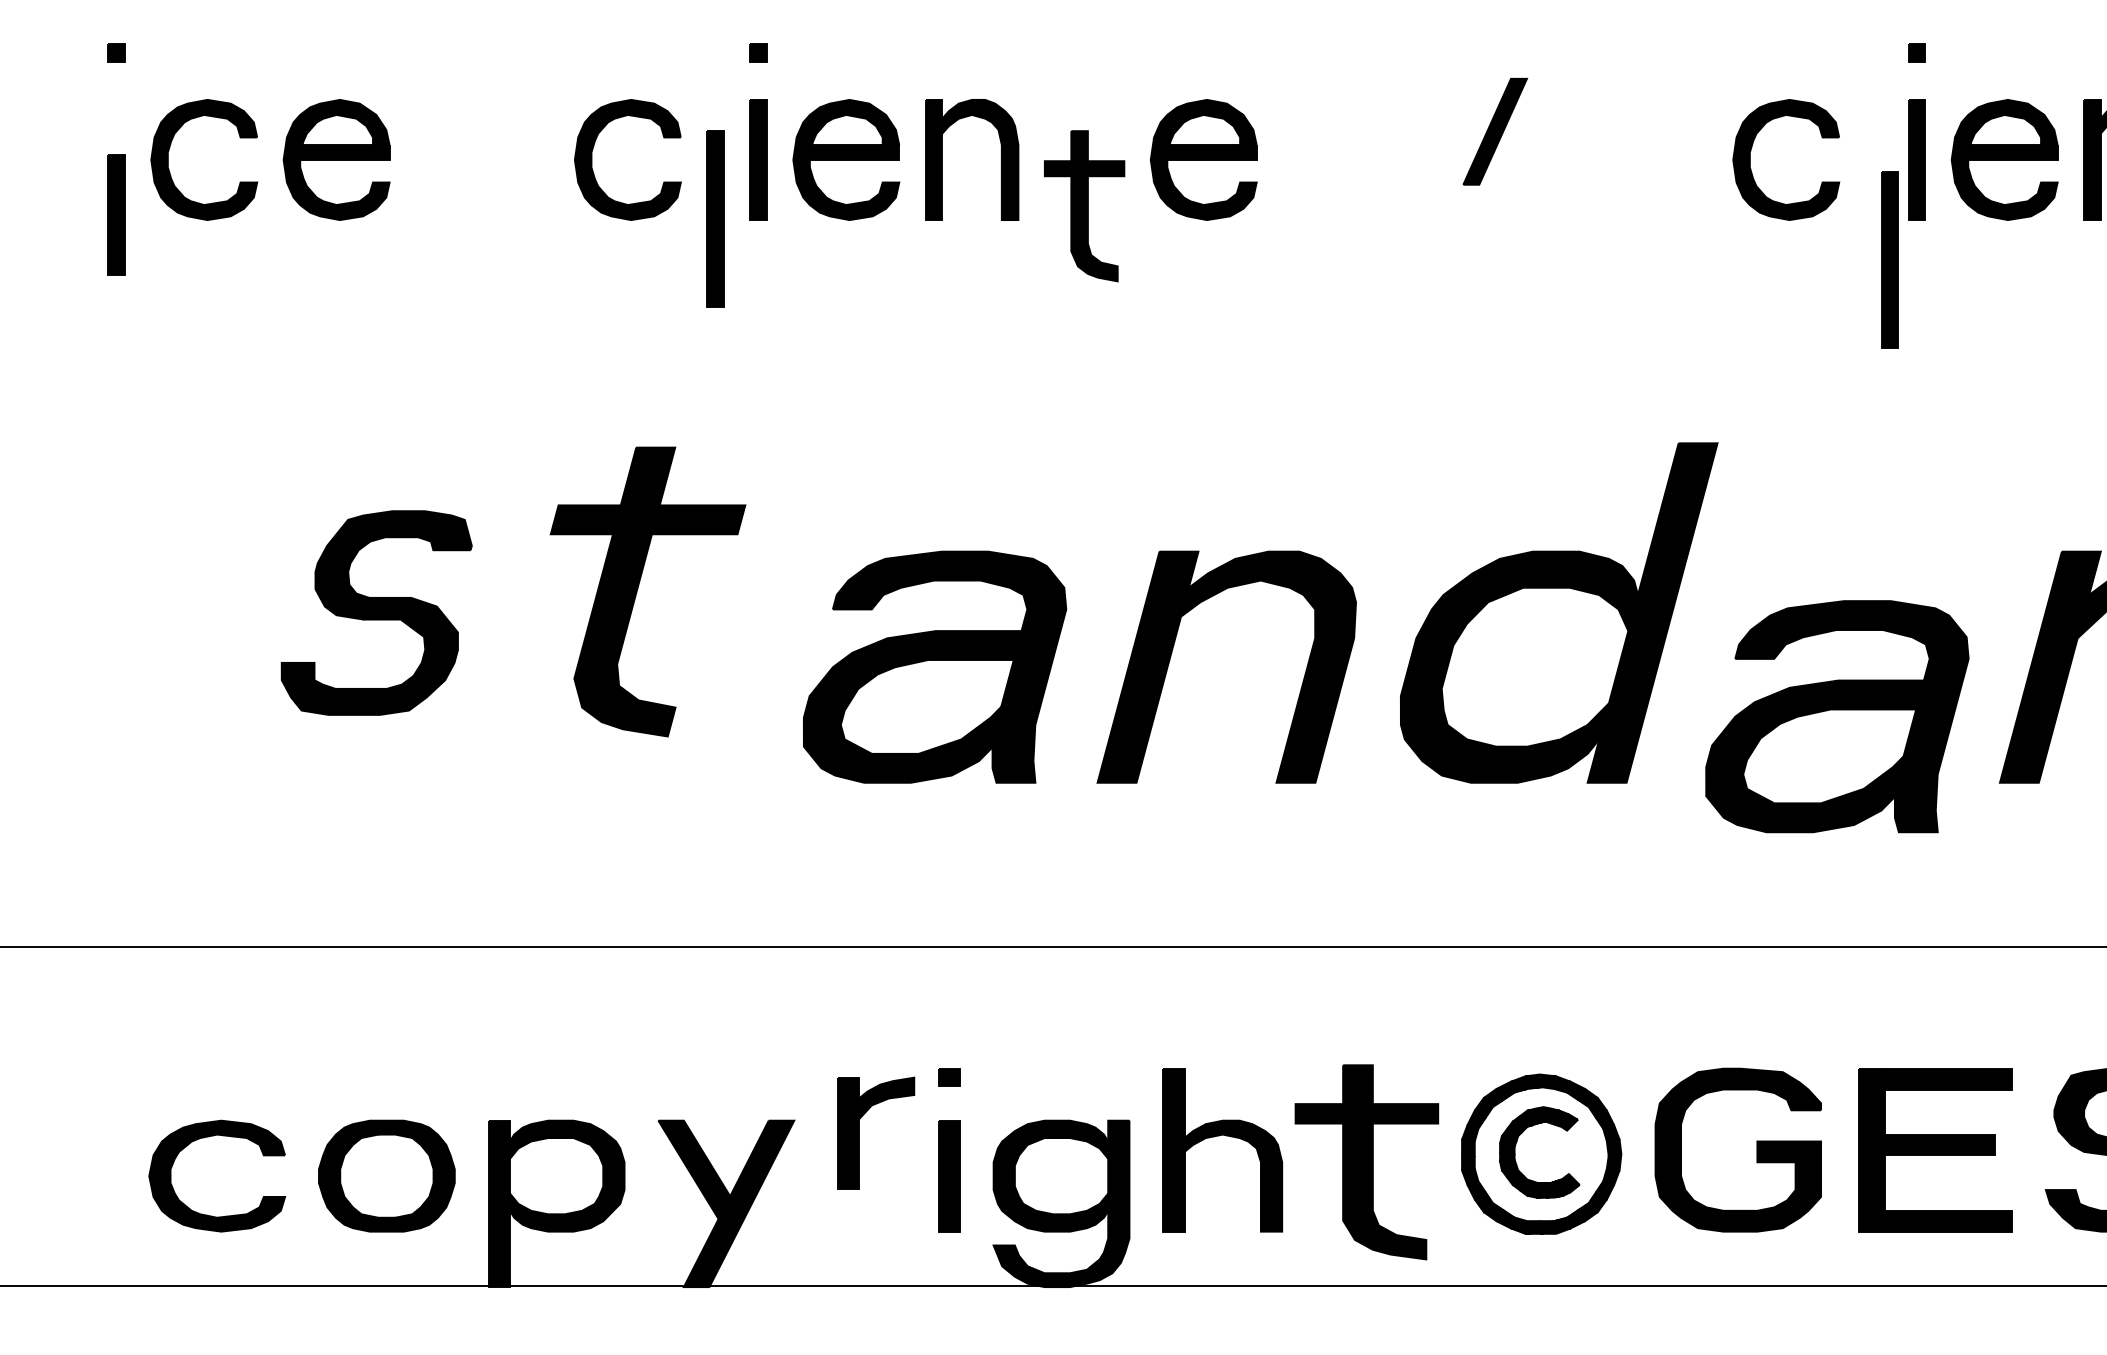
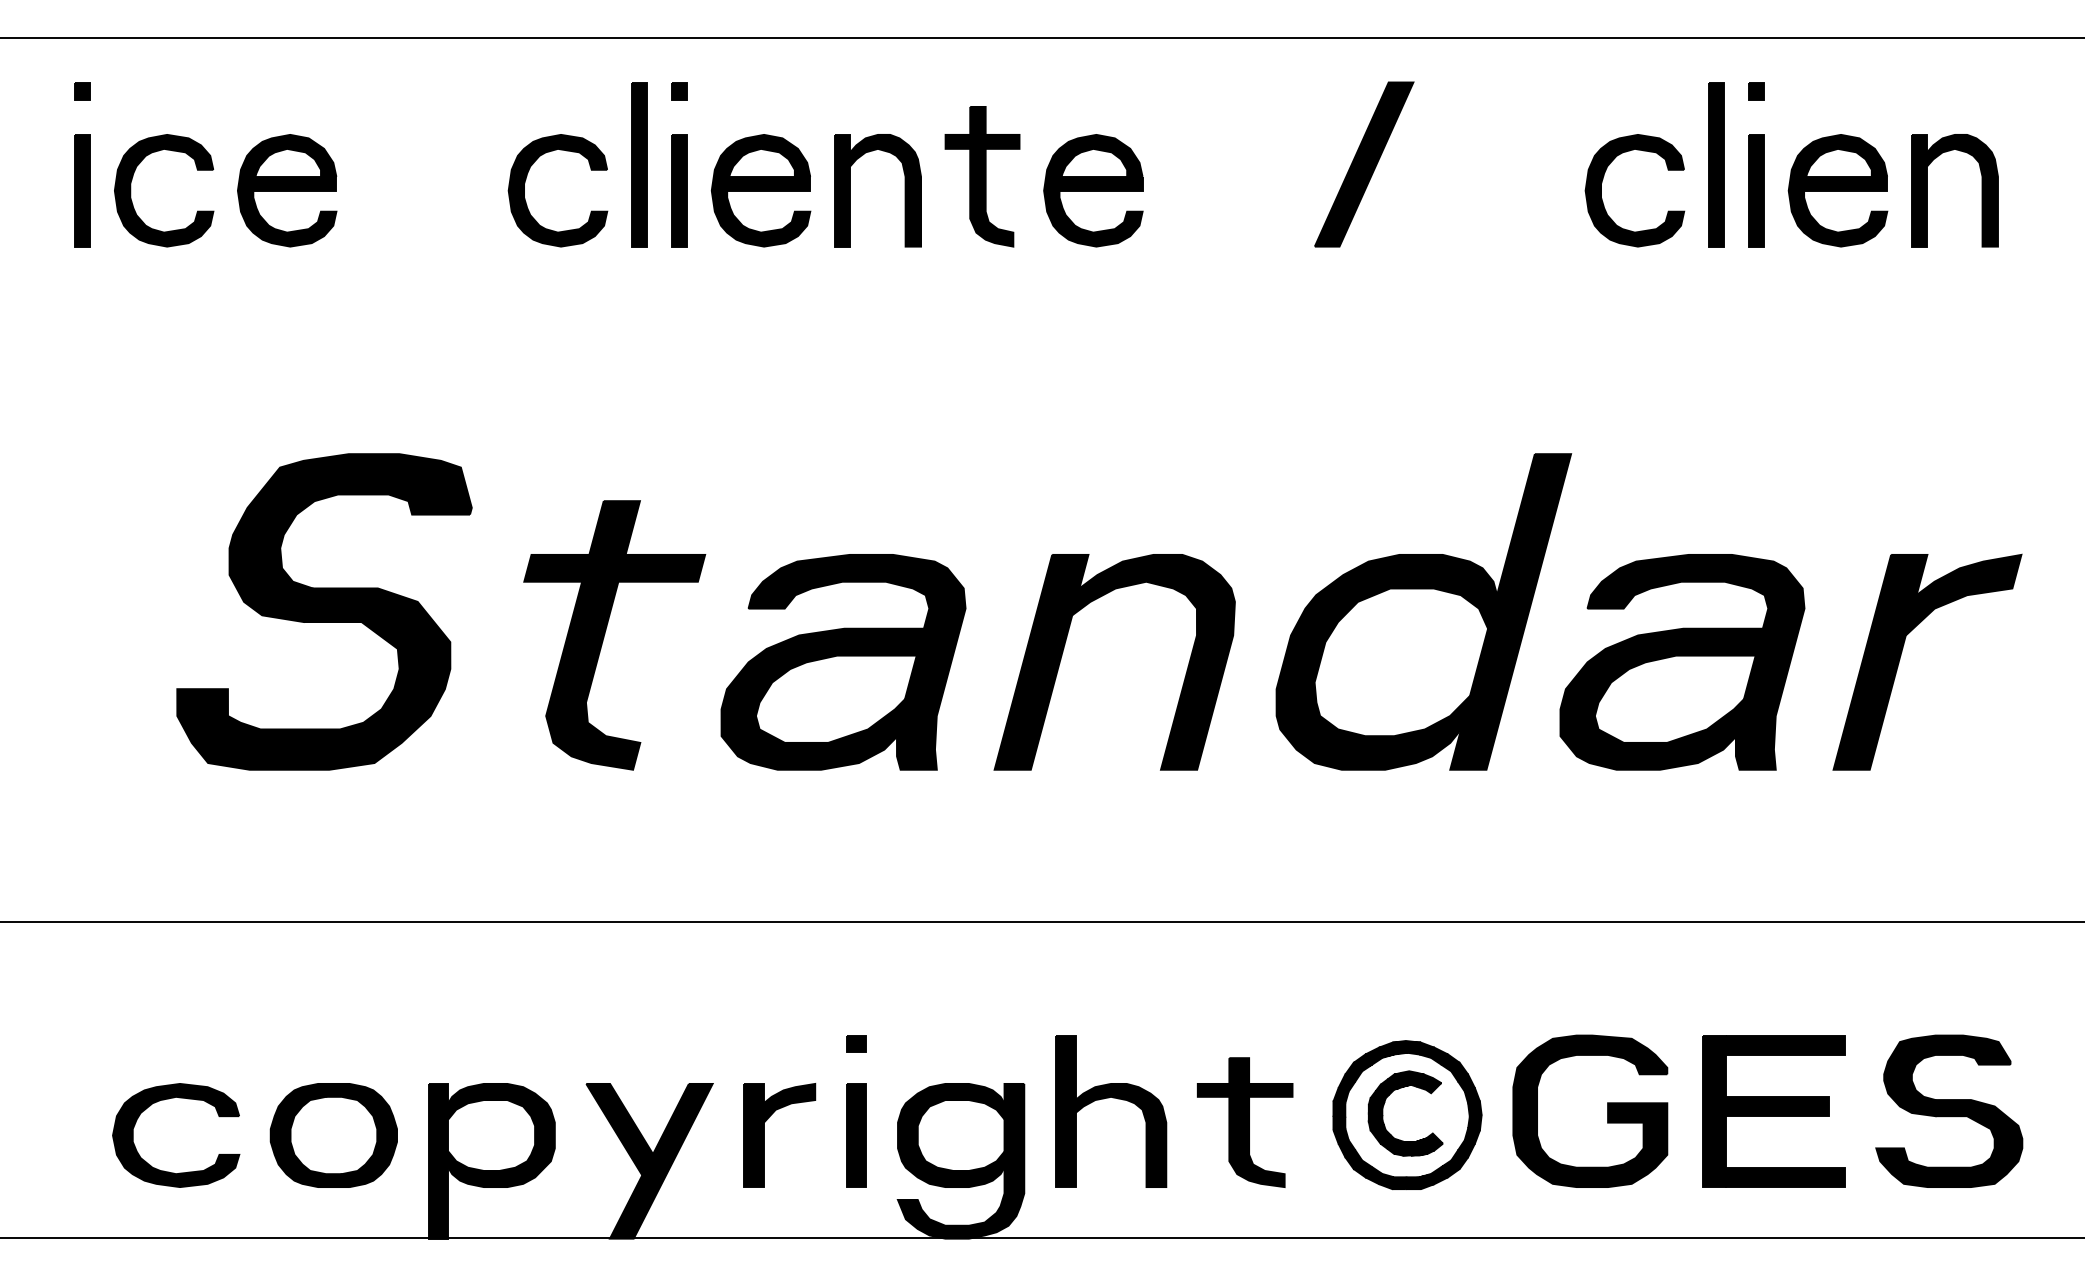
part: (1495, 131) -> (1364, 164), size x1.67
part: (1084, 205) -> (982, 176), moved
part: (116, 214) -> (82, 190), moved
part: (715, 218) -> (639, 164), moved
part: (1890, 259) -> (1716, 164), moved
part: (638, 591) -> (605, 634), moved
part: (376, 612) -> (324, 611), size x1.67
part: (1837, 716) -> (1682, 662), moved
part: (859, 1133) -> (764, 1135), moved
part: (1367, 1162) -> (1245, 1122), size x0.71

